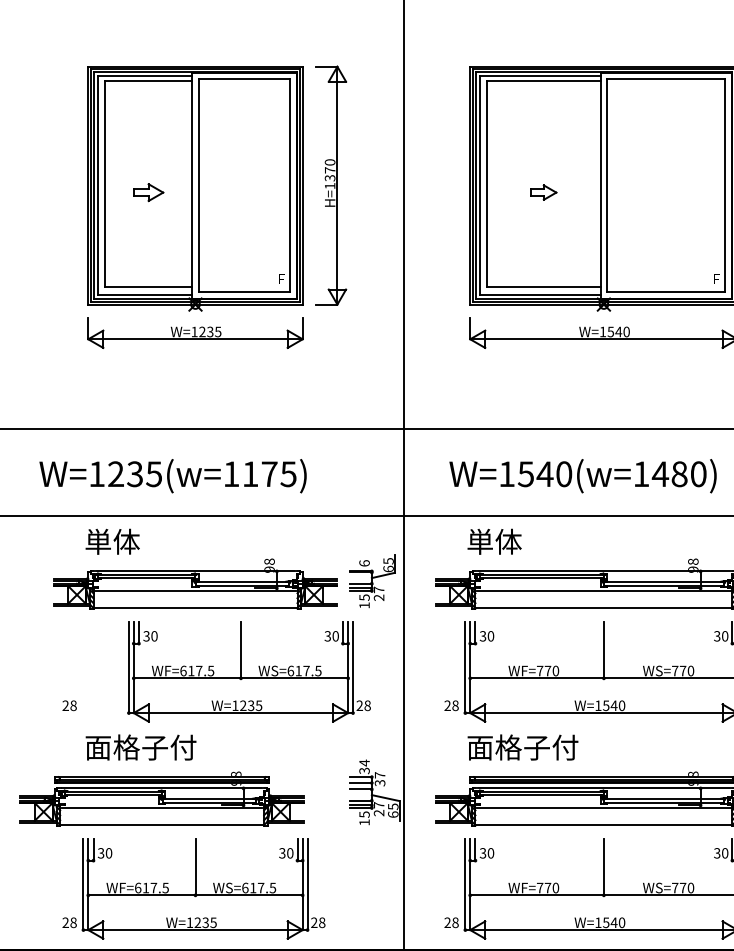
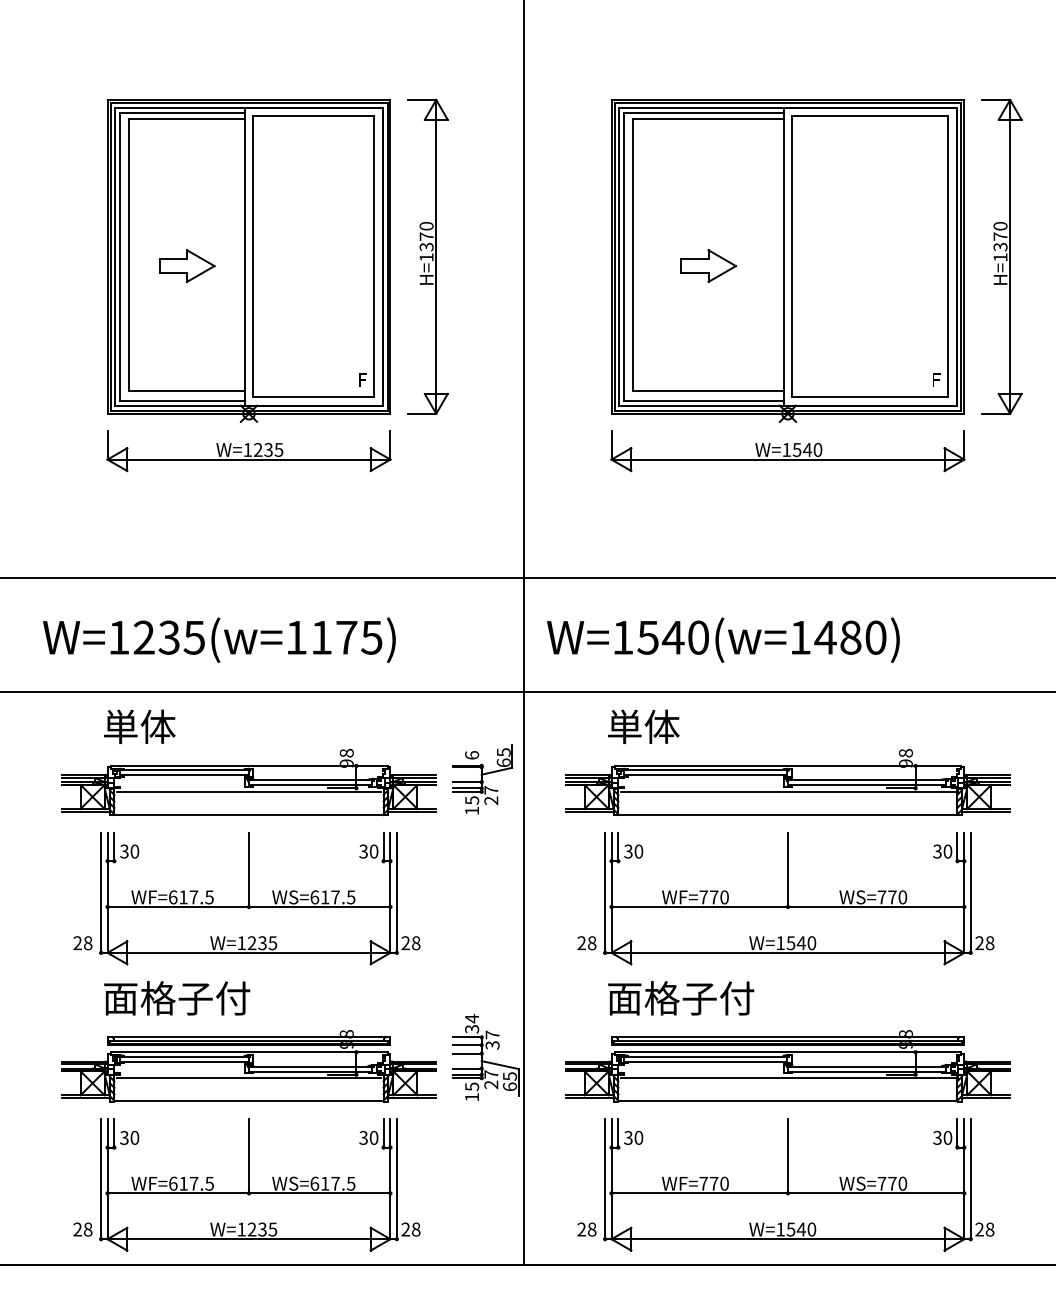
part: (148, 192) -> (187, 265), size x1.43
part: (543, 192) -> (708, 265), size x1.67
text: (583, 475) -> (723, 639), moved
part: (248, 677) -> (259, 906), moved
part: (161, 799) -> (248, 1066), moved

